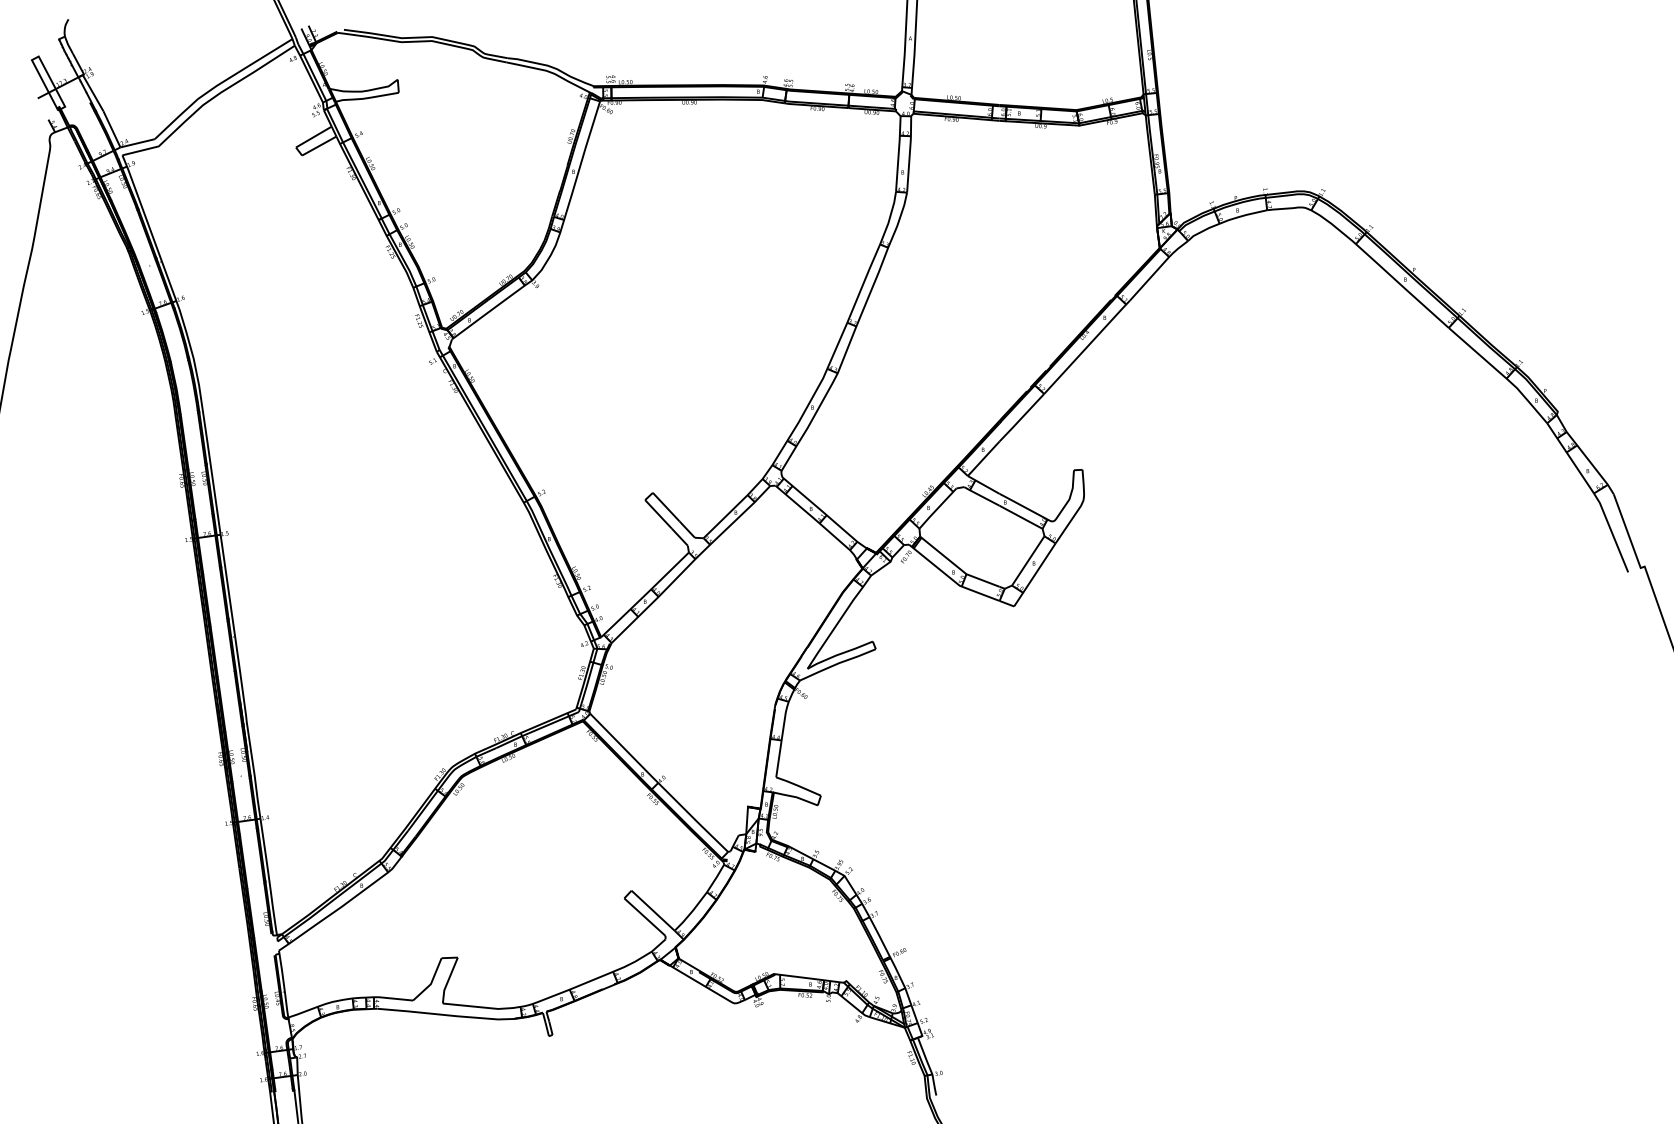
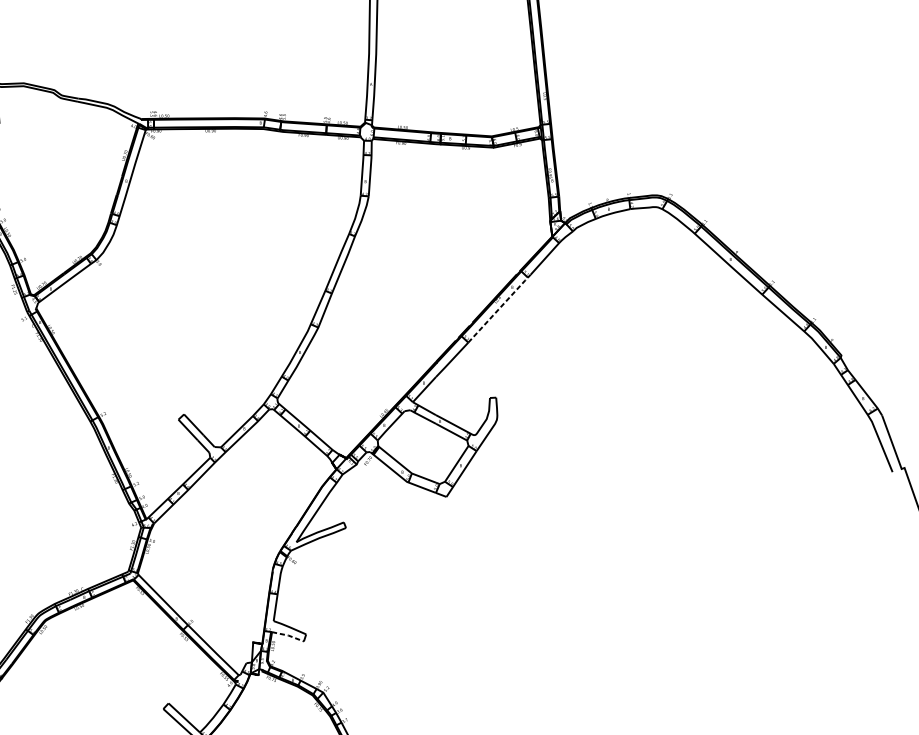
line: (1088, 346) -> (500, 308), solid -> dashed
line: (796, 797) -> (288, 635), solid -> dashed

